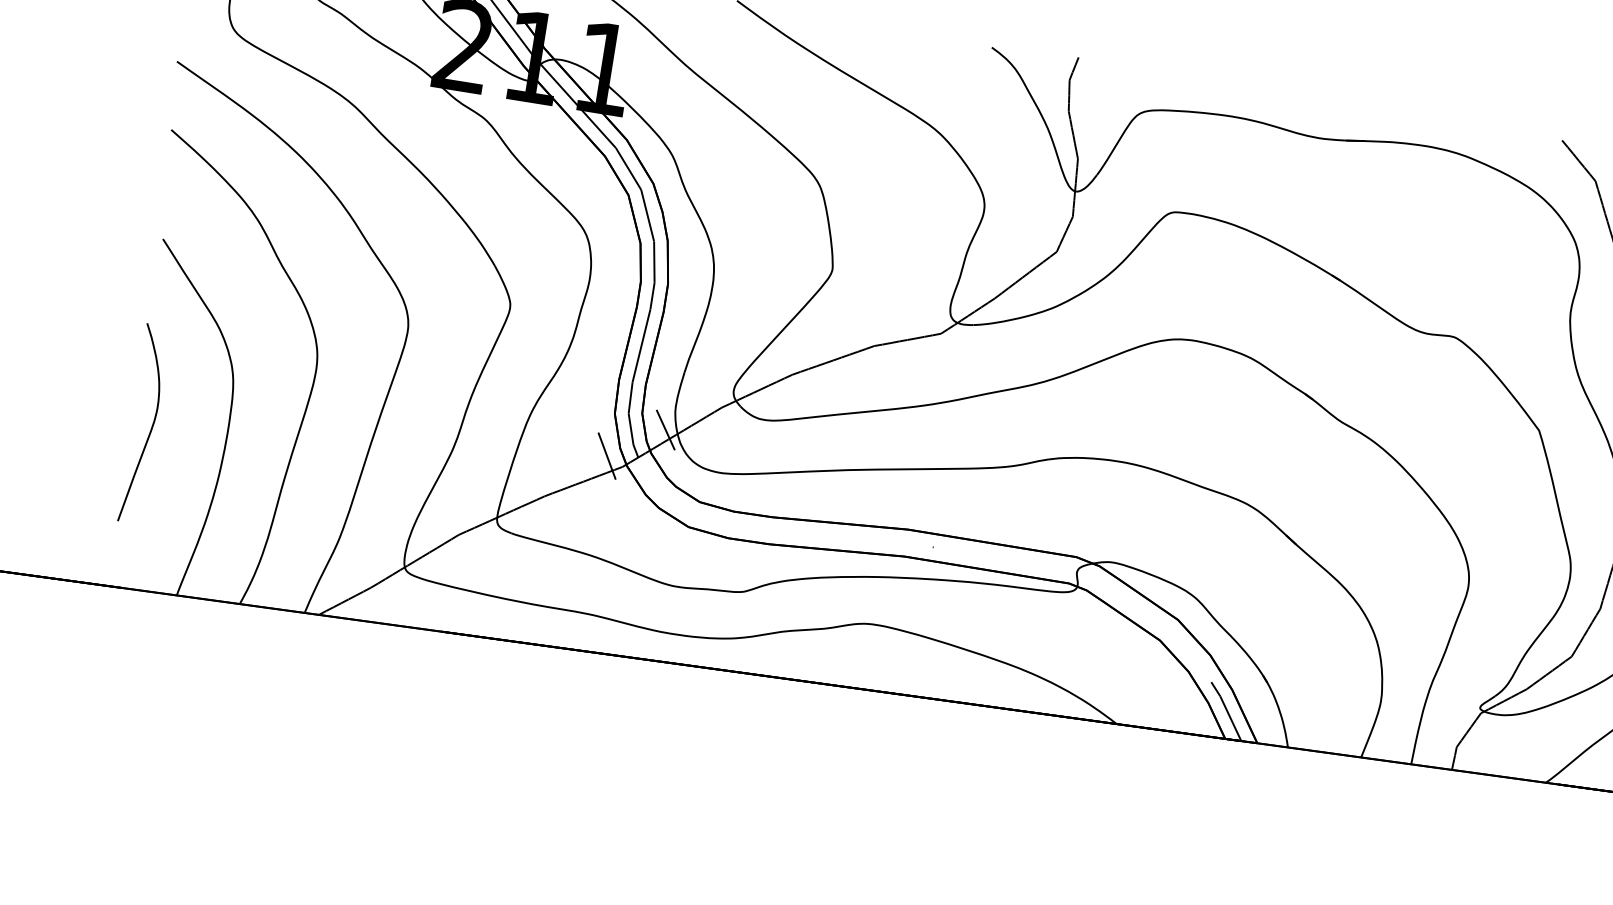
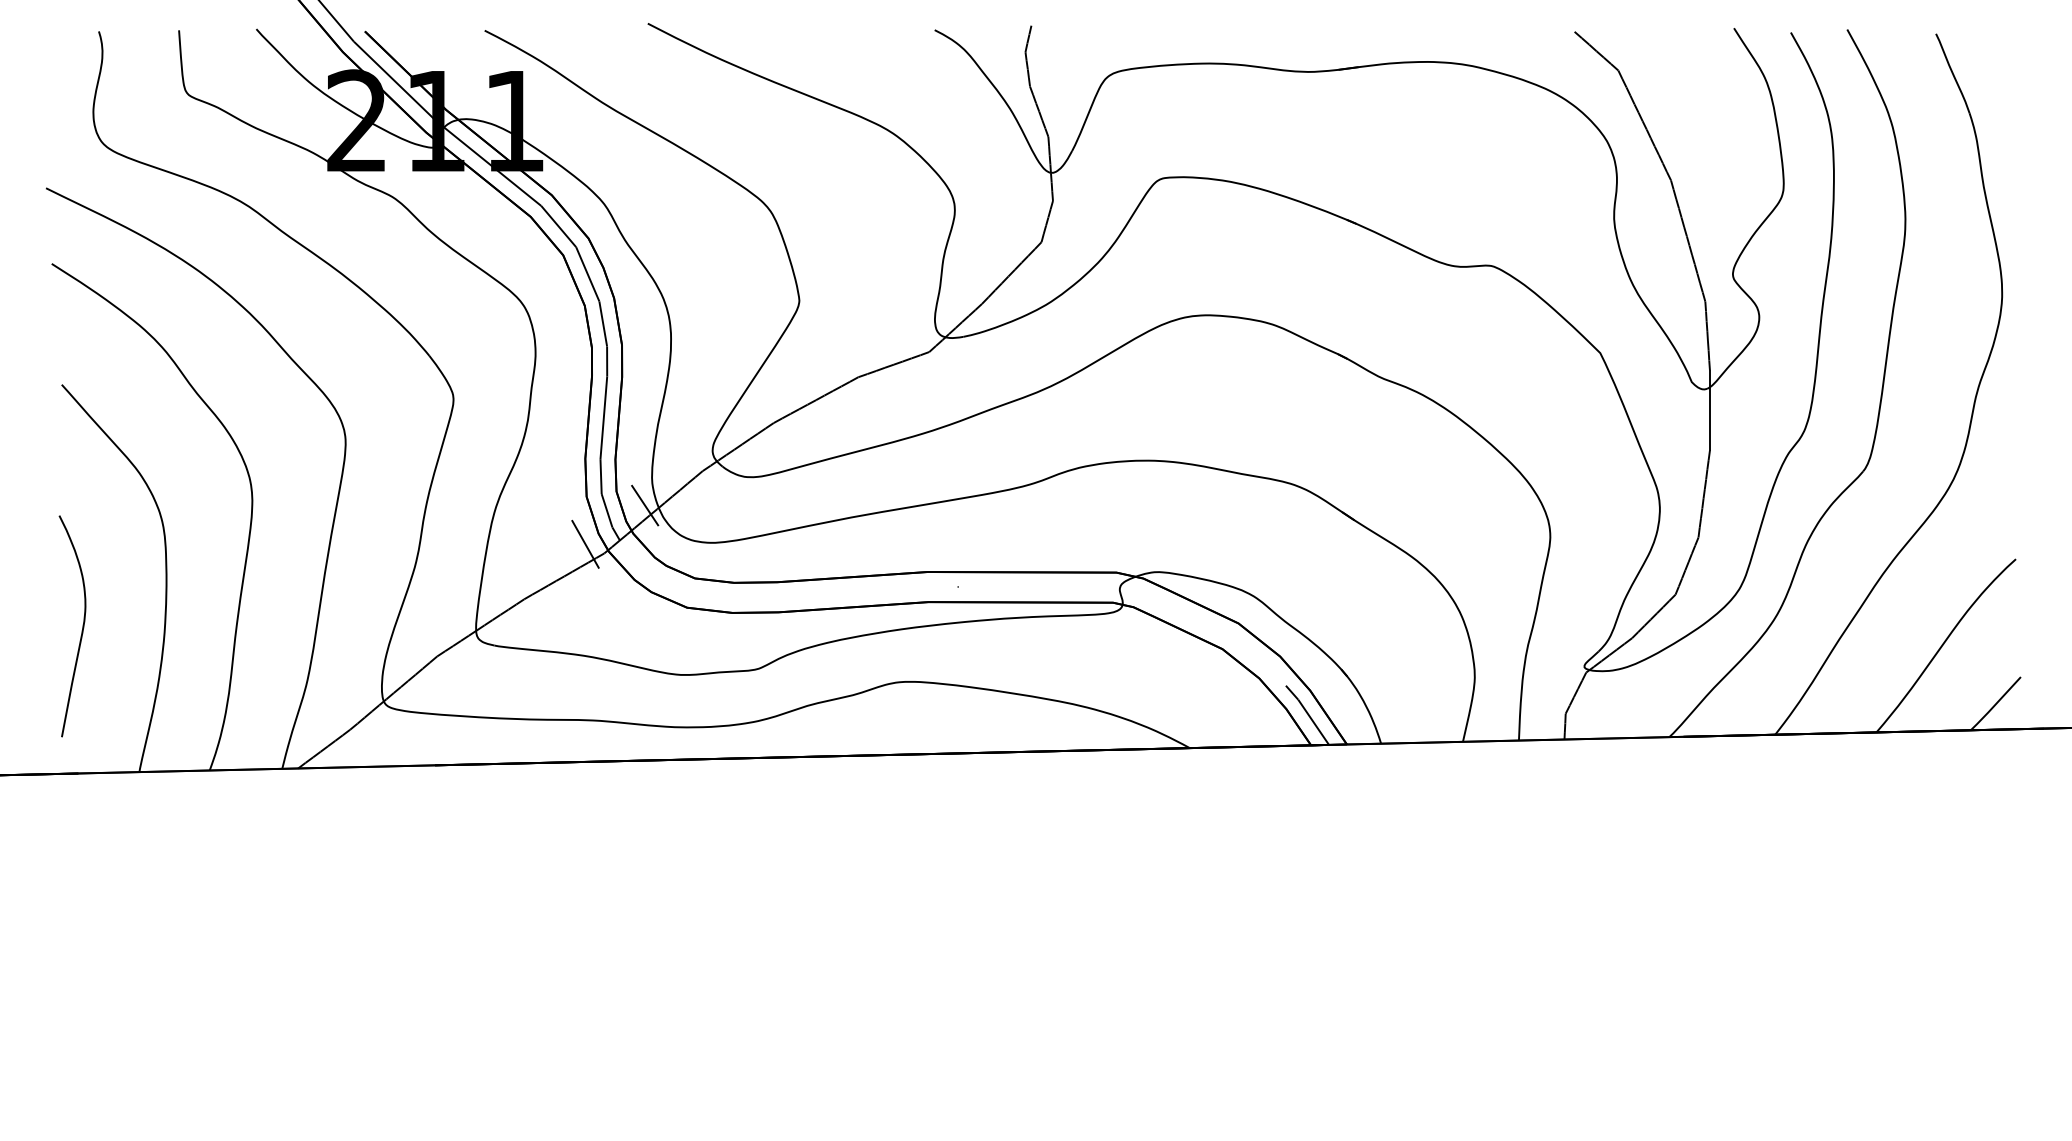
curve: (150, 428) -> (81, 630), moved

